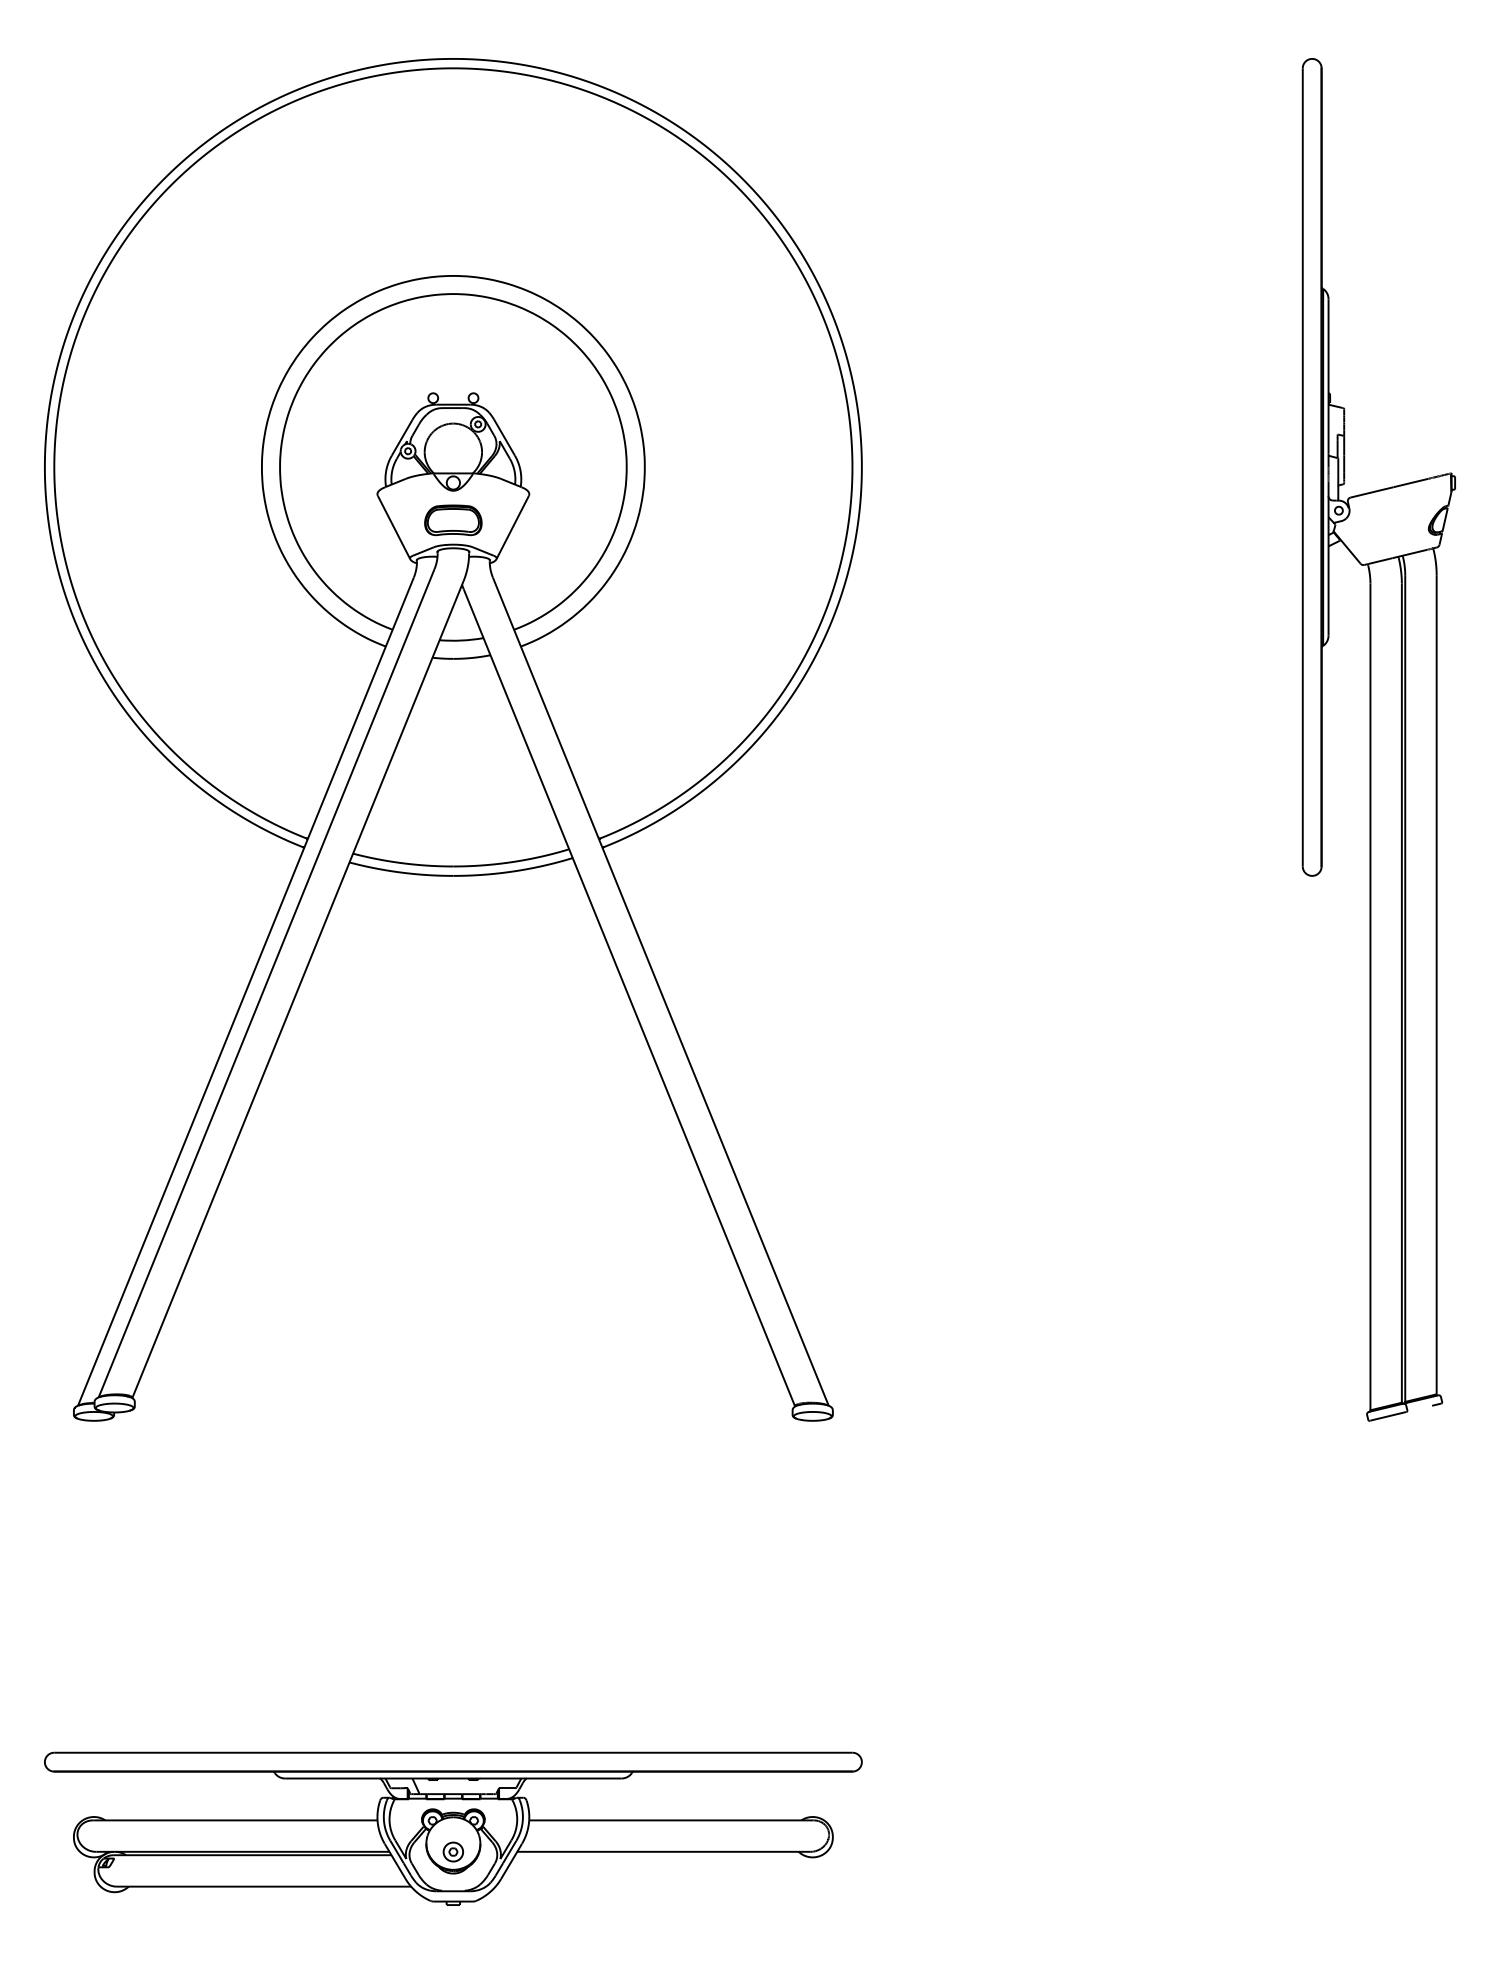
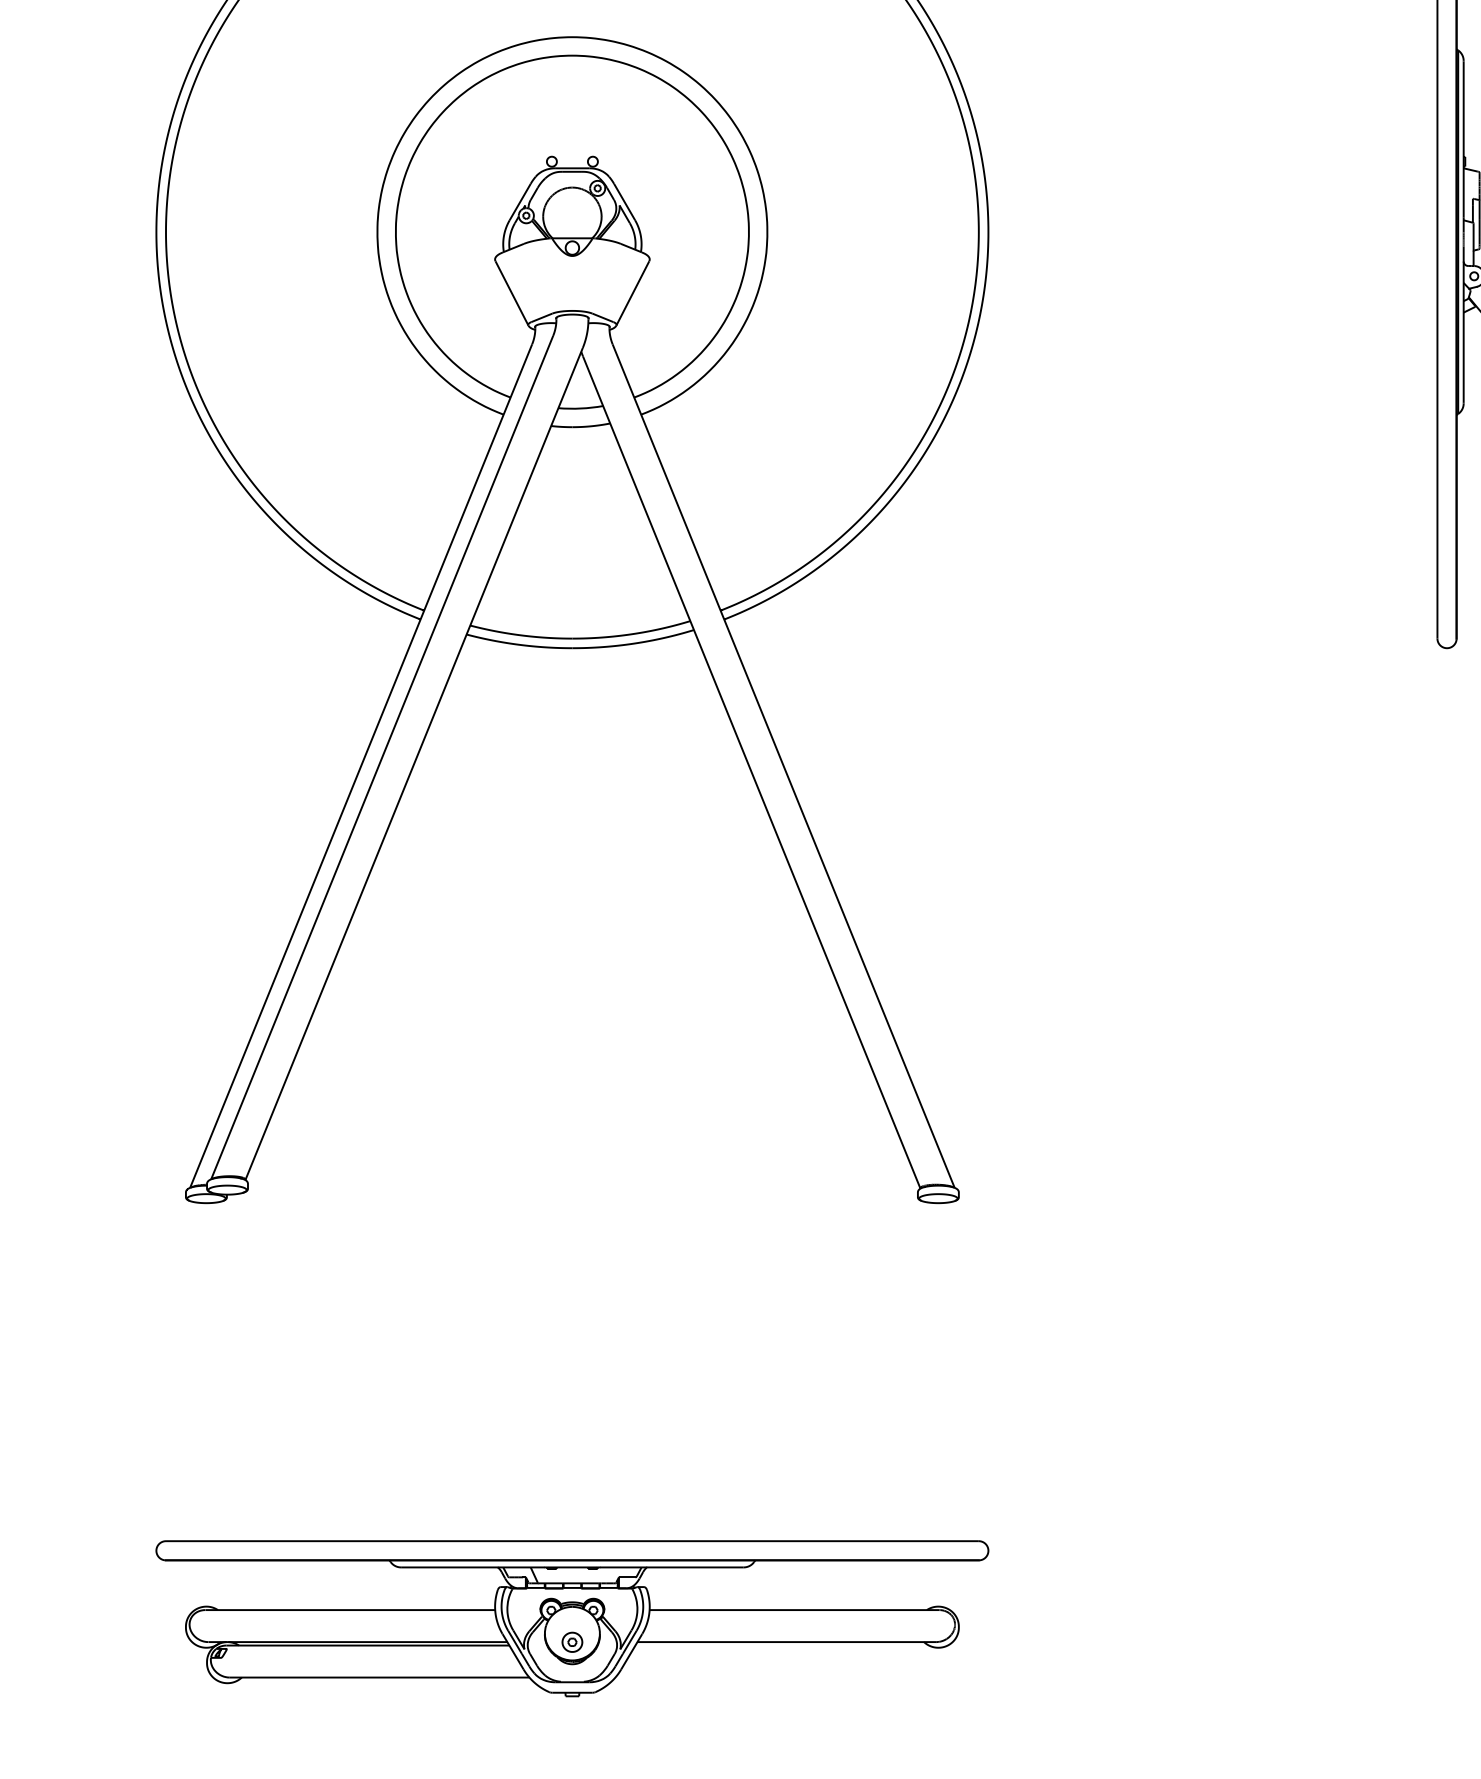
part: (453, 520) -> (572, 286), removed

